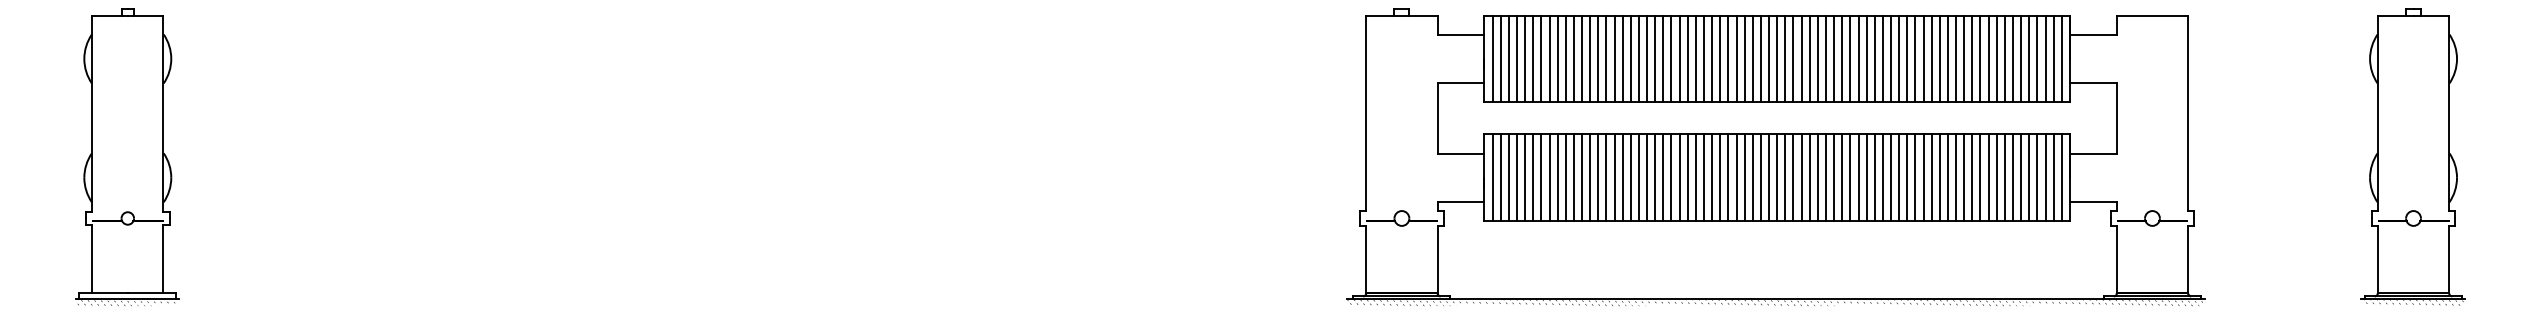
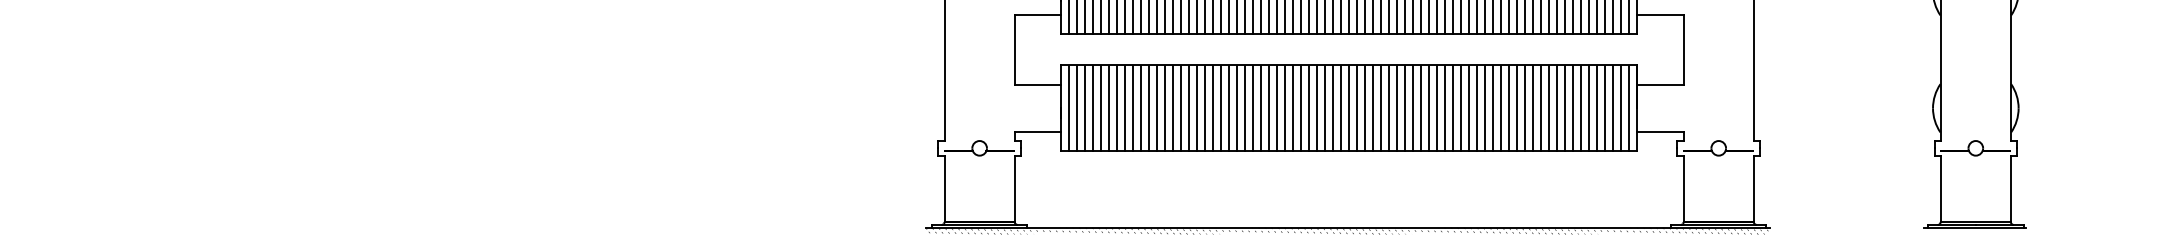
hatch: (2413, 302) -> (1975, 231), removed

